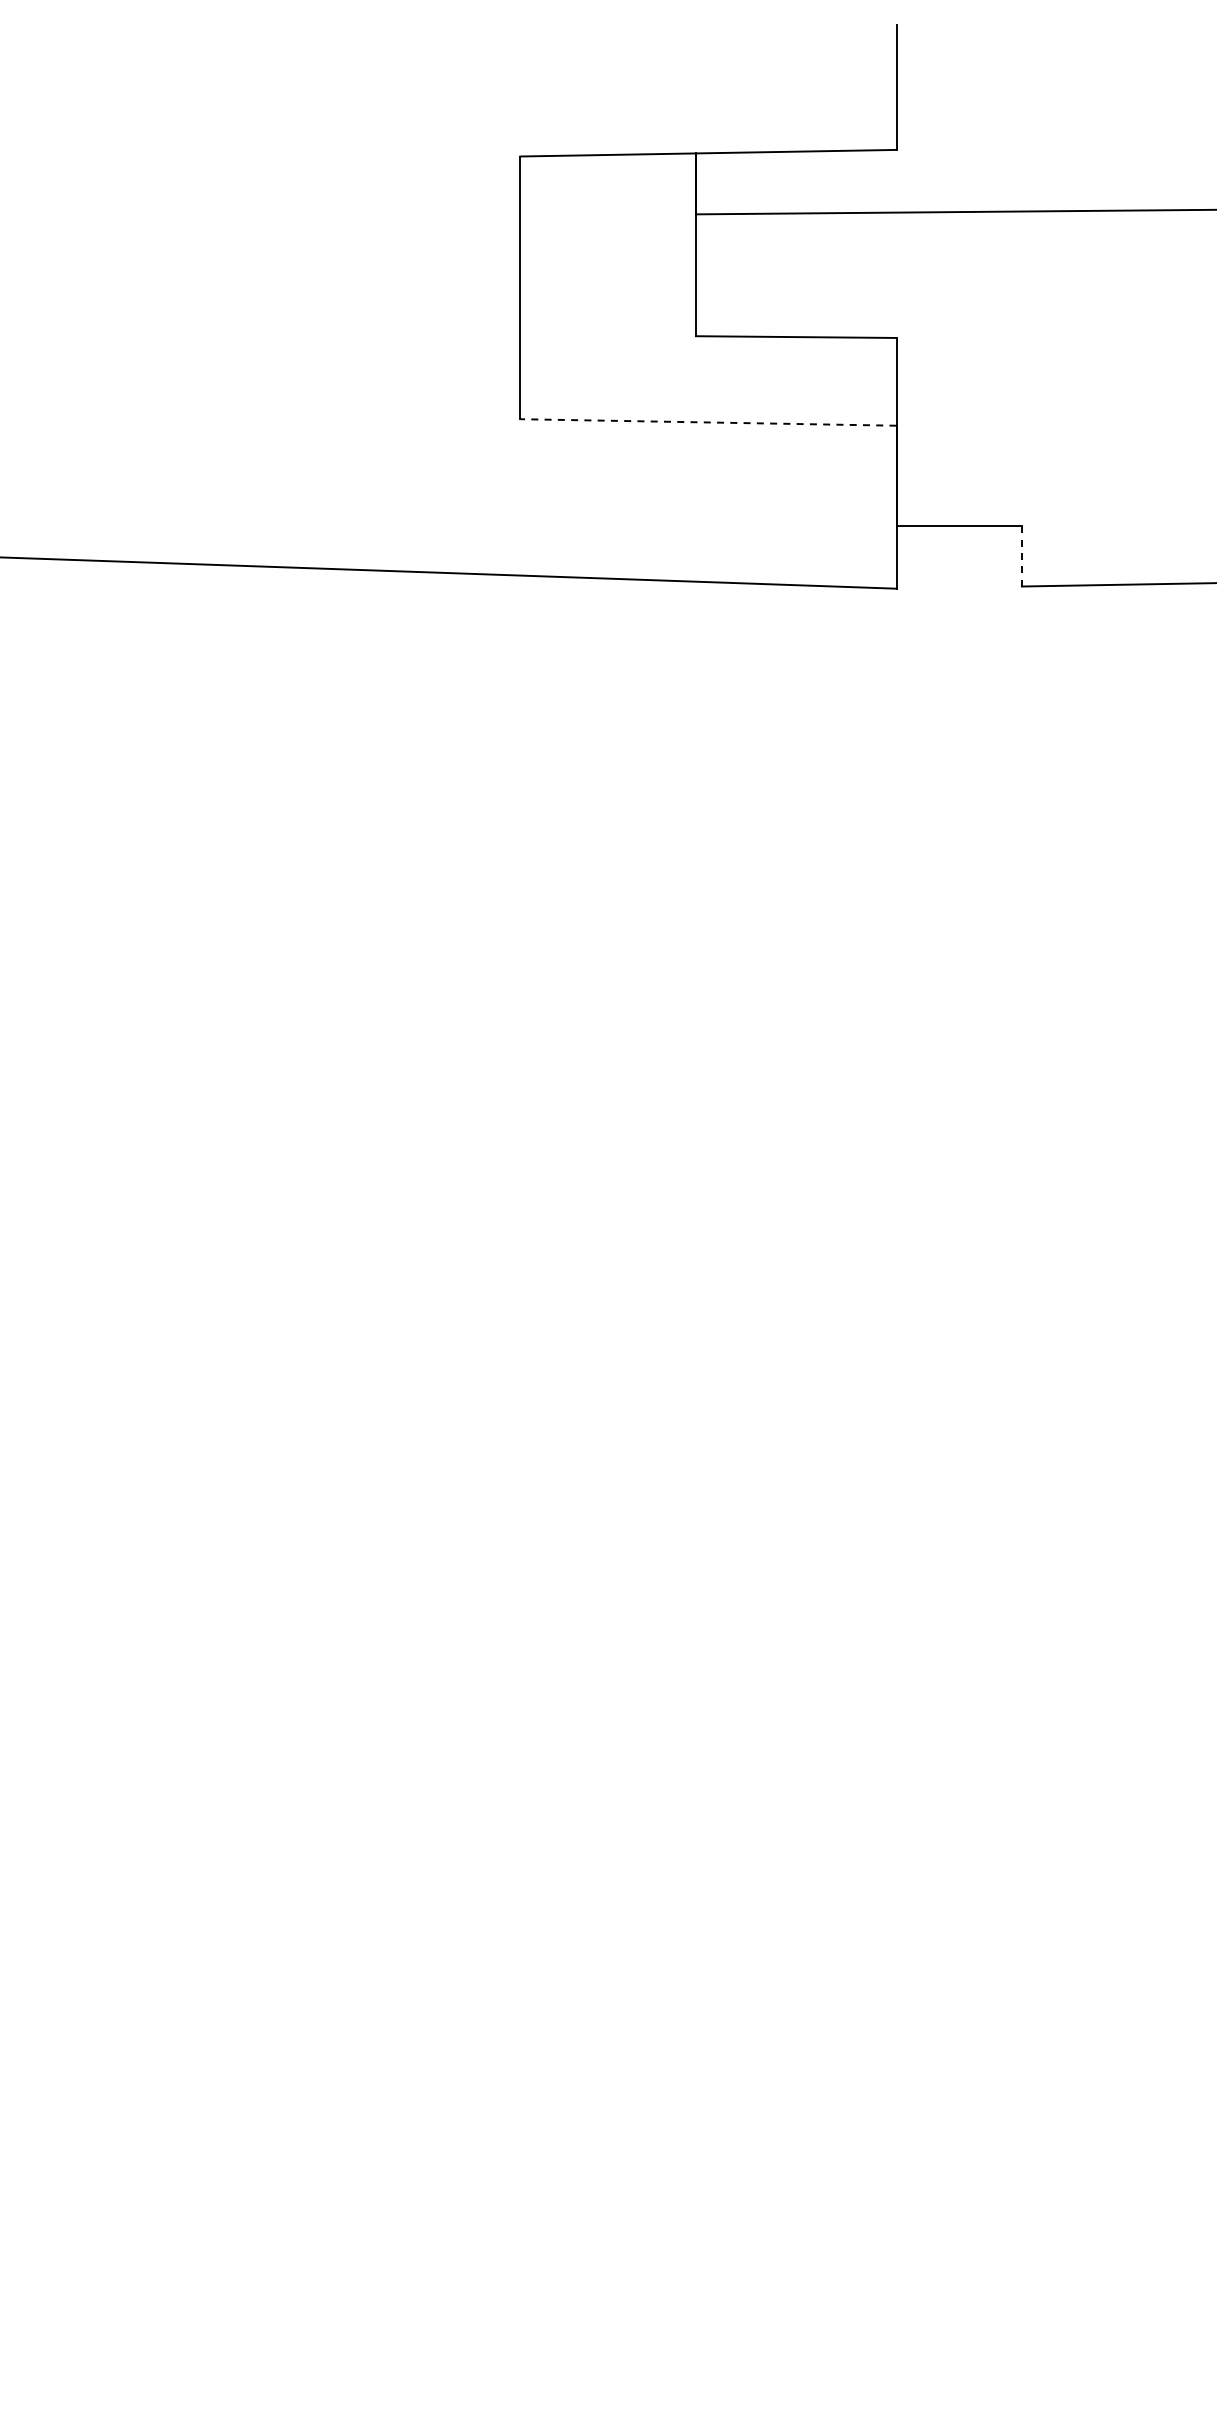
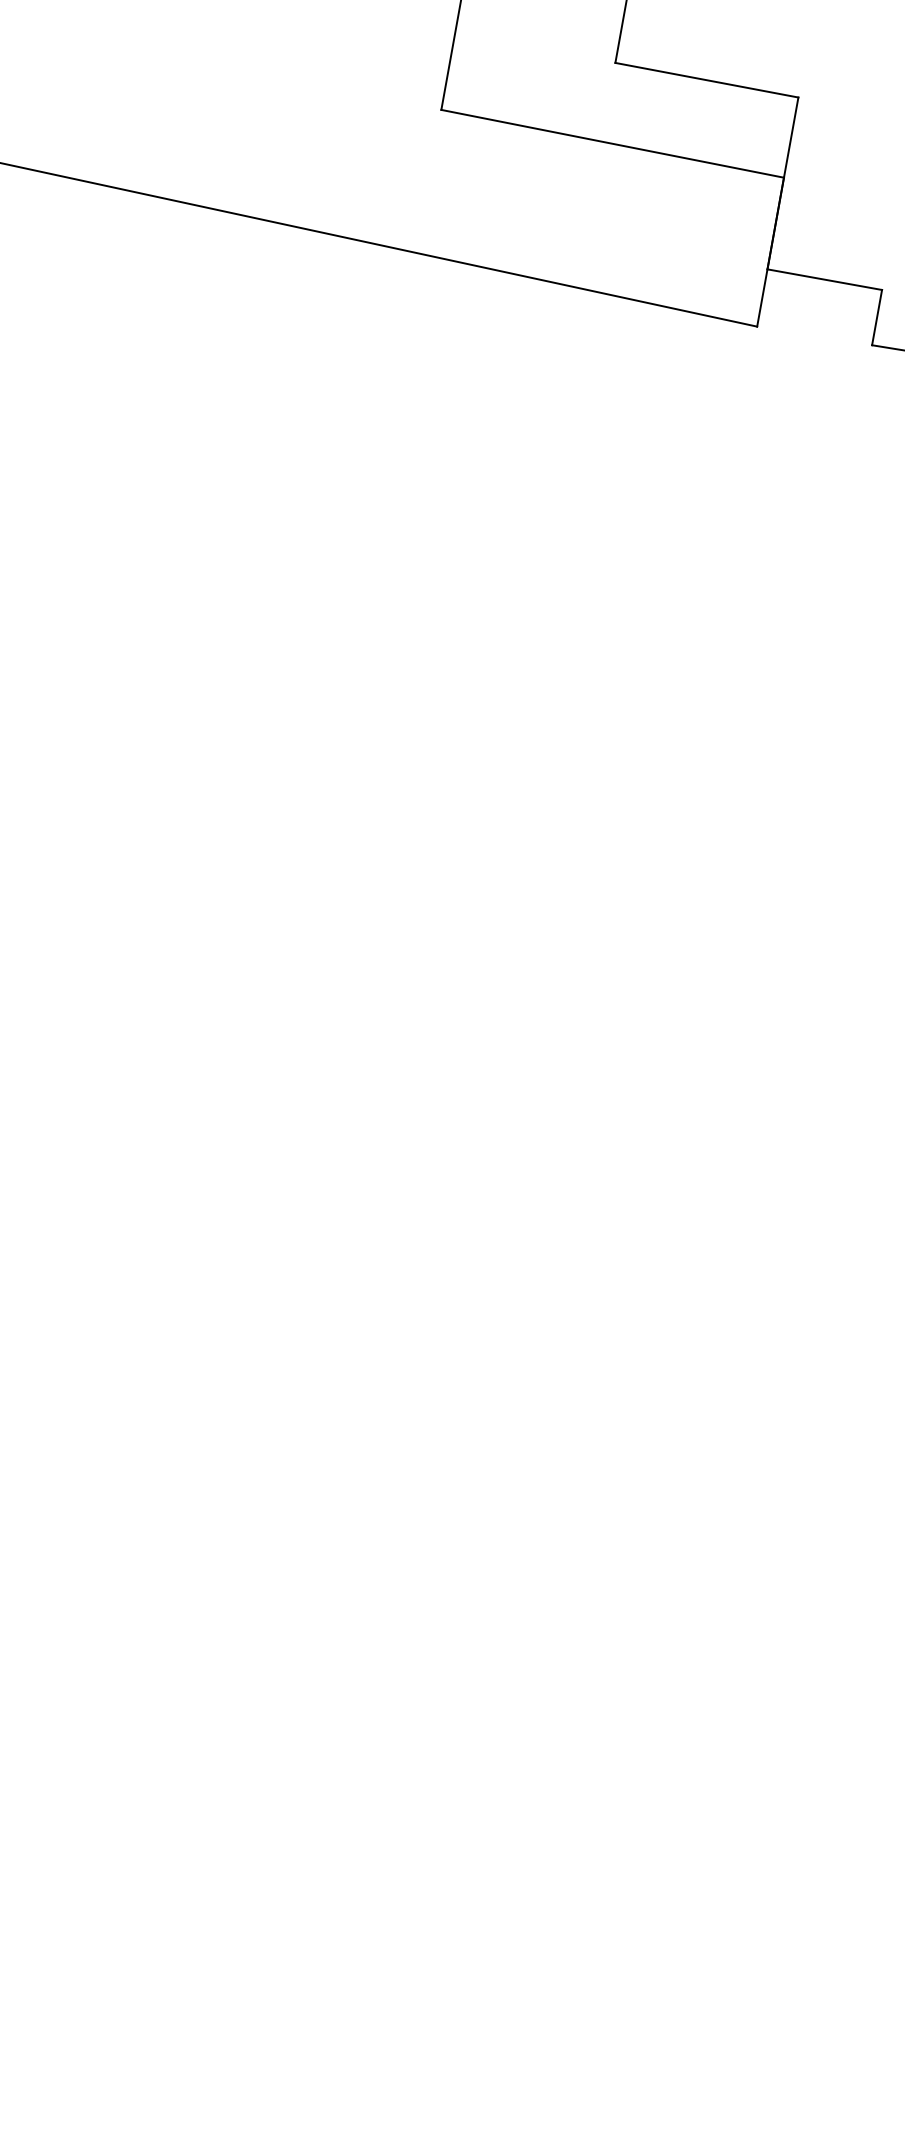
line: (707, 422) -> (611, 143), dashed -> solid
line: (1021, 555) -> (876, 316), dashed -> solid

